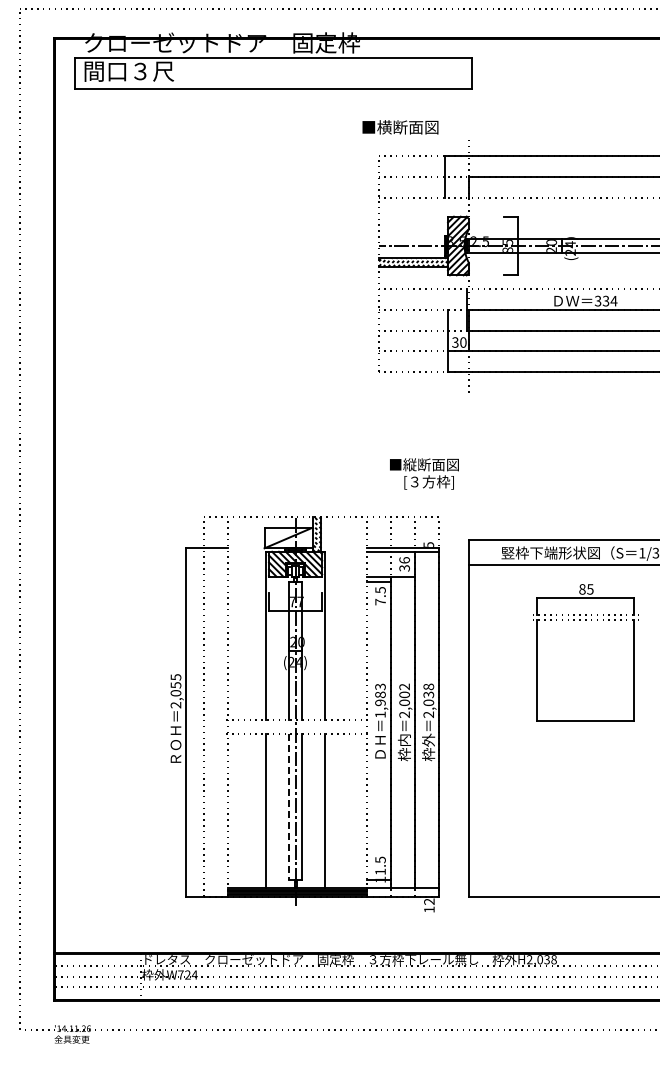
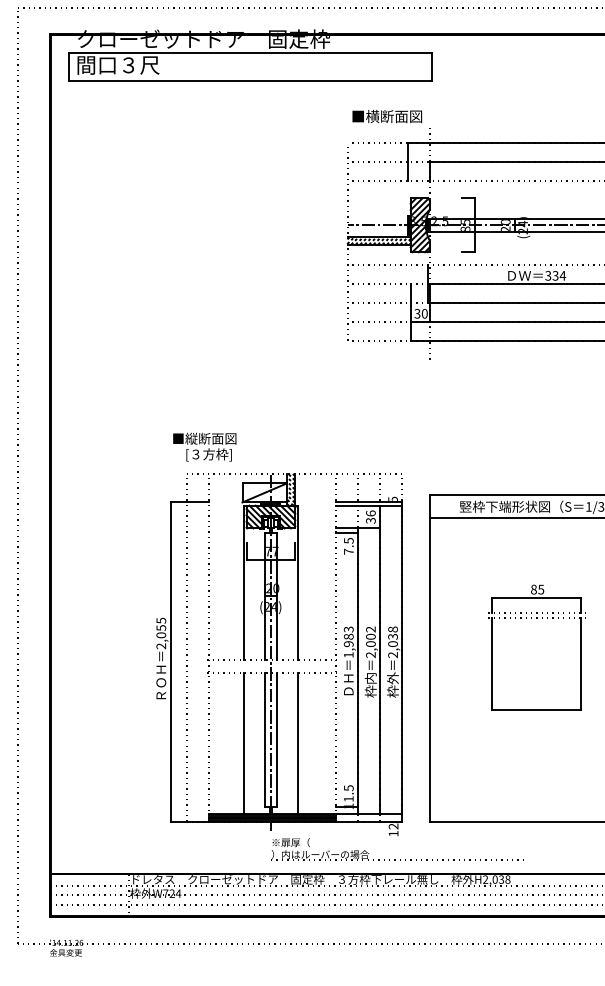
text: (400, 127) -> (387, 116), moved
text: (424, 473) -> (204, 446), moved
part: (585, 620) -> (536, 618), moved
line: (288, 807) -> (264, 740), dashed -> solid
part: (431, 937) -> (395, 859), added

